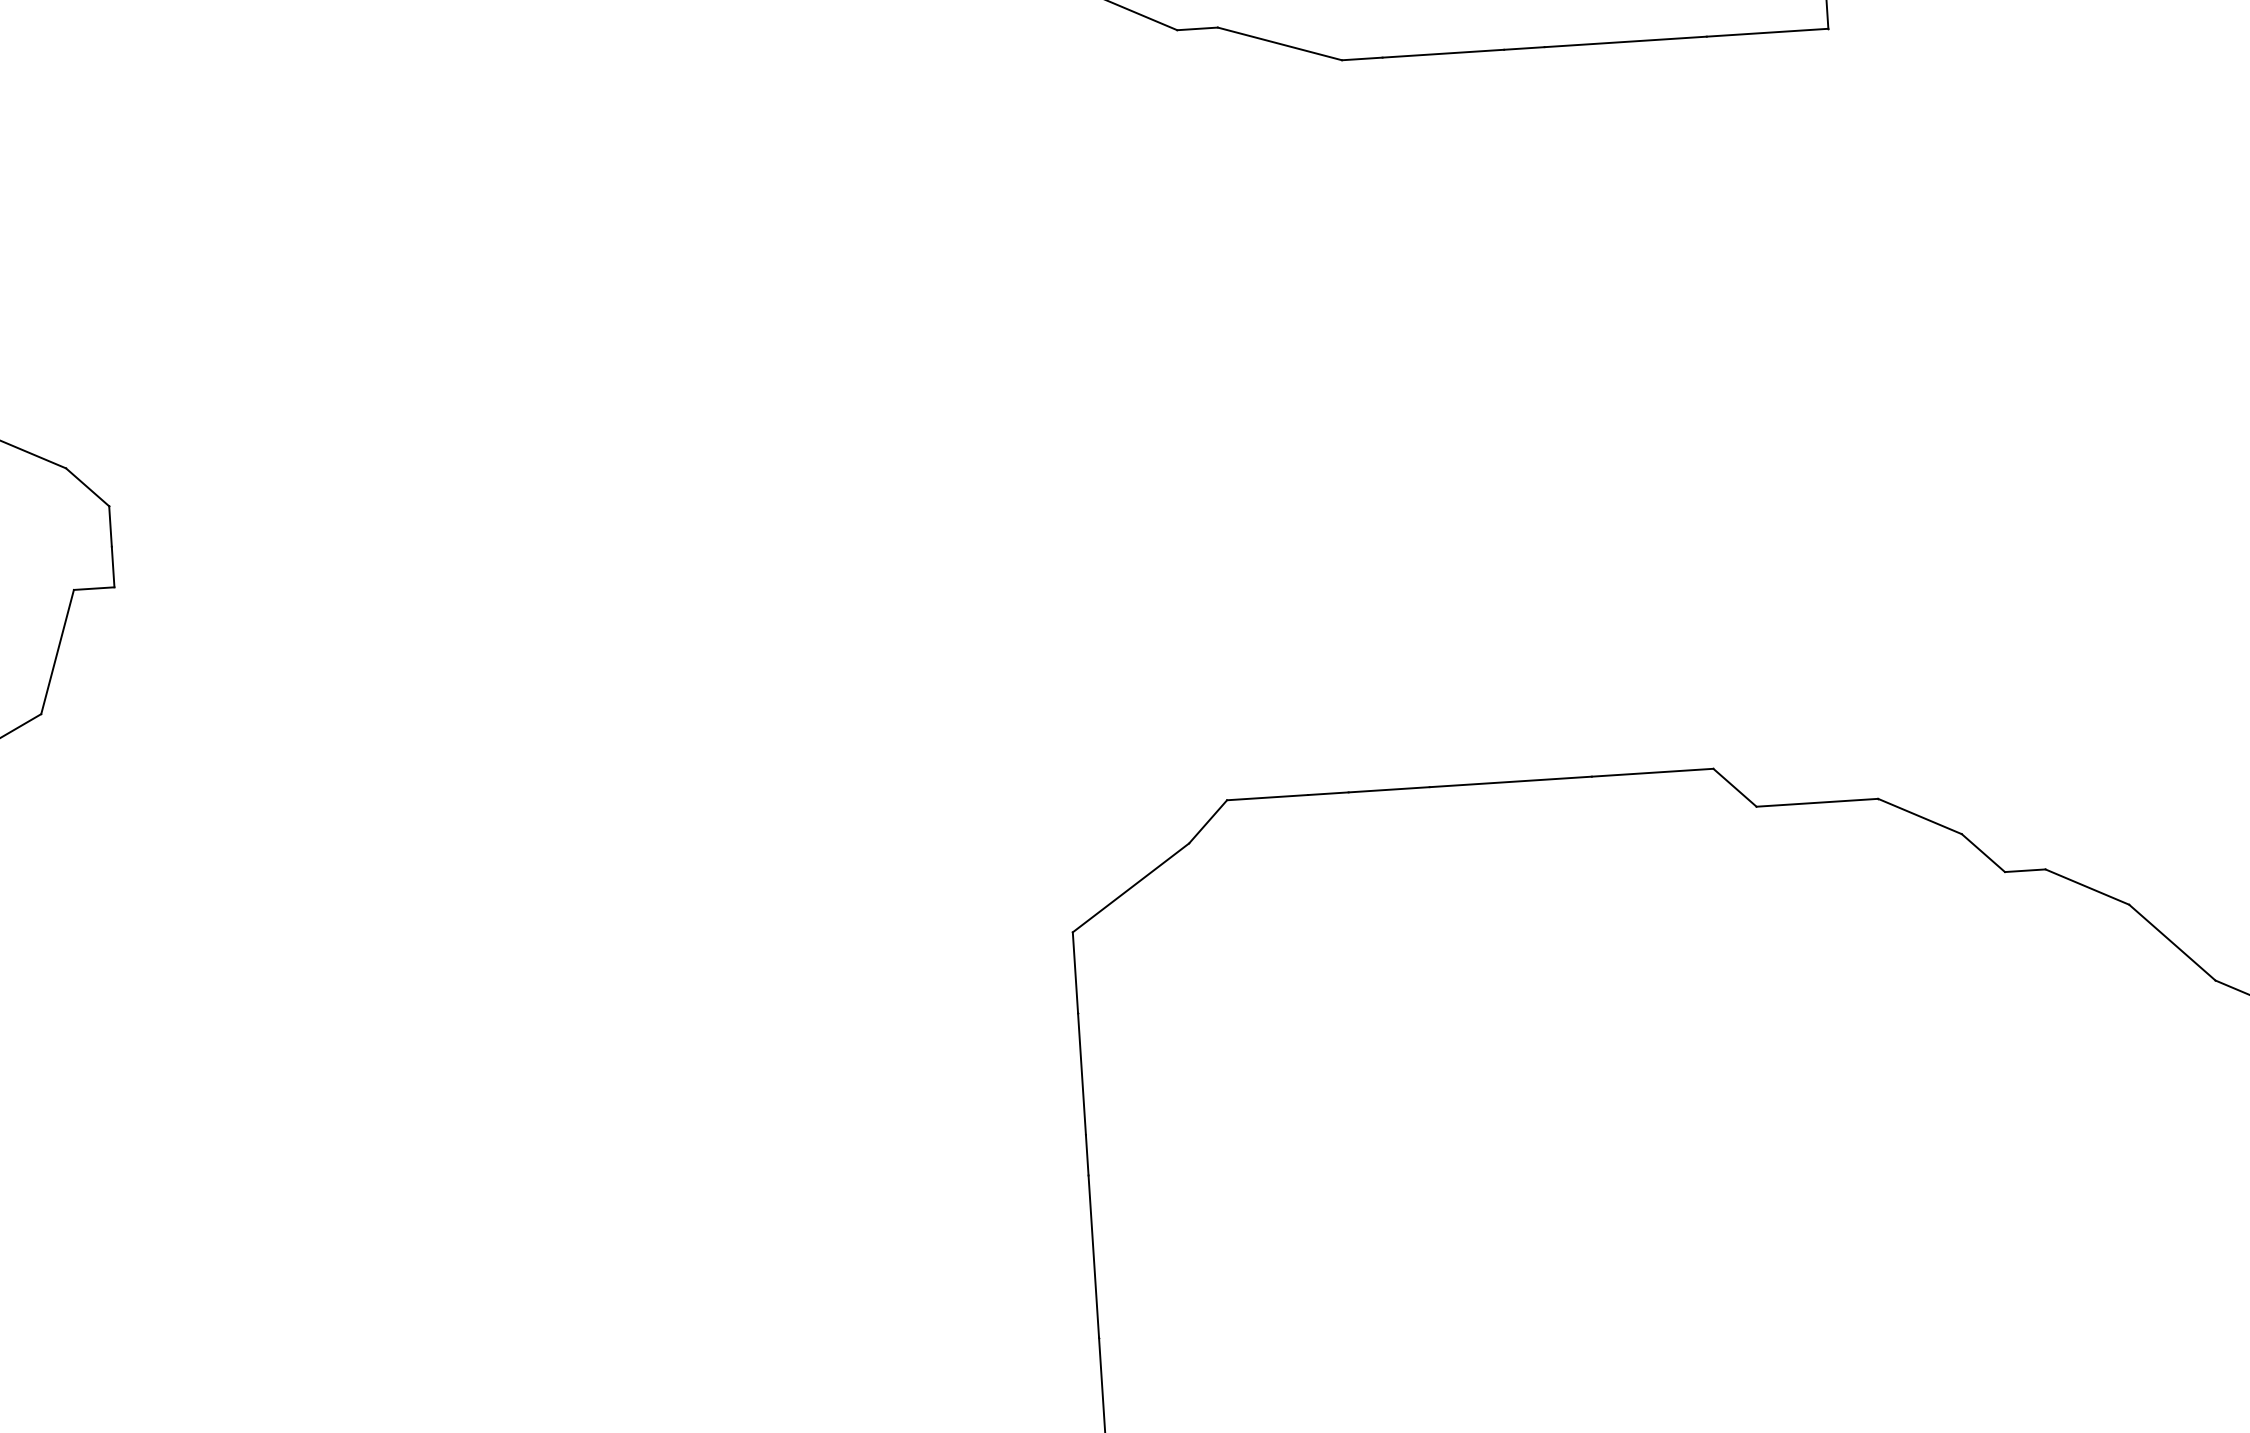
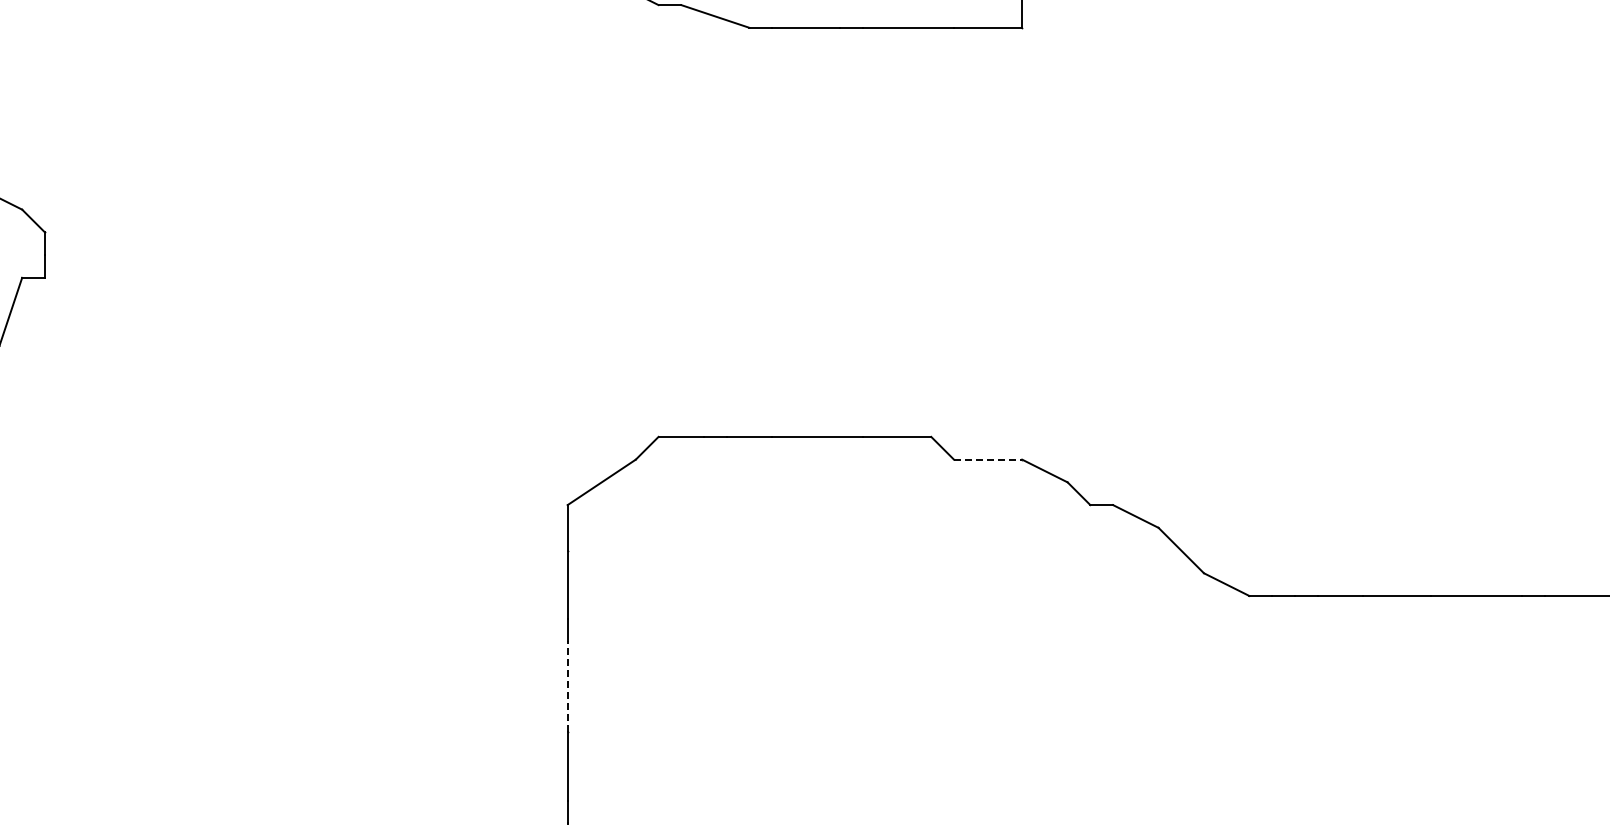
line: (1818, 802) -> (988, 459), solid -> dashed
line: (1093, 1255) -> (567, 686), solid -> dashed

